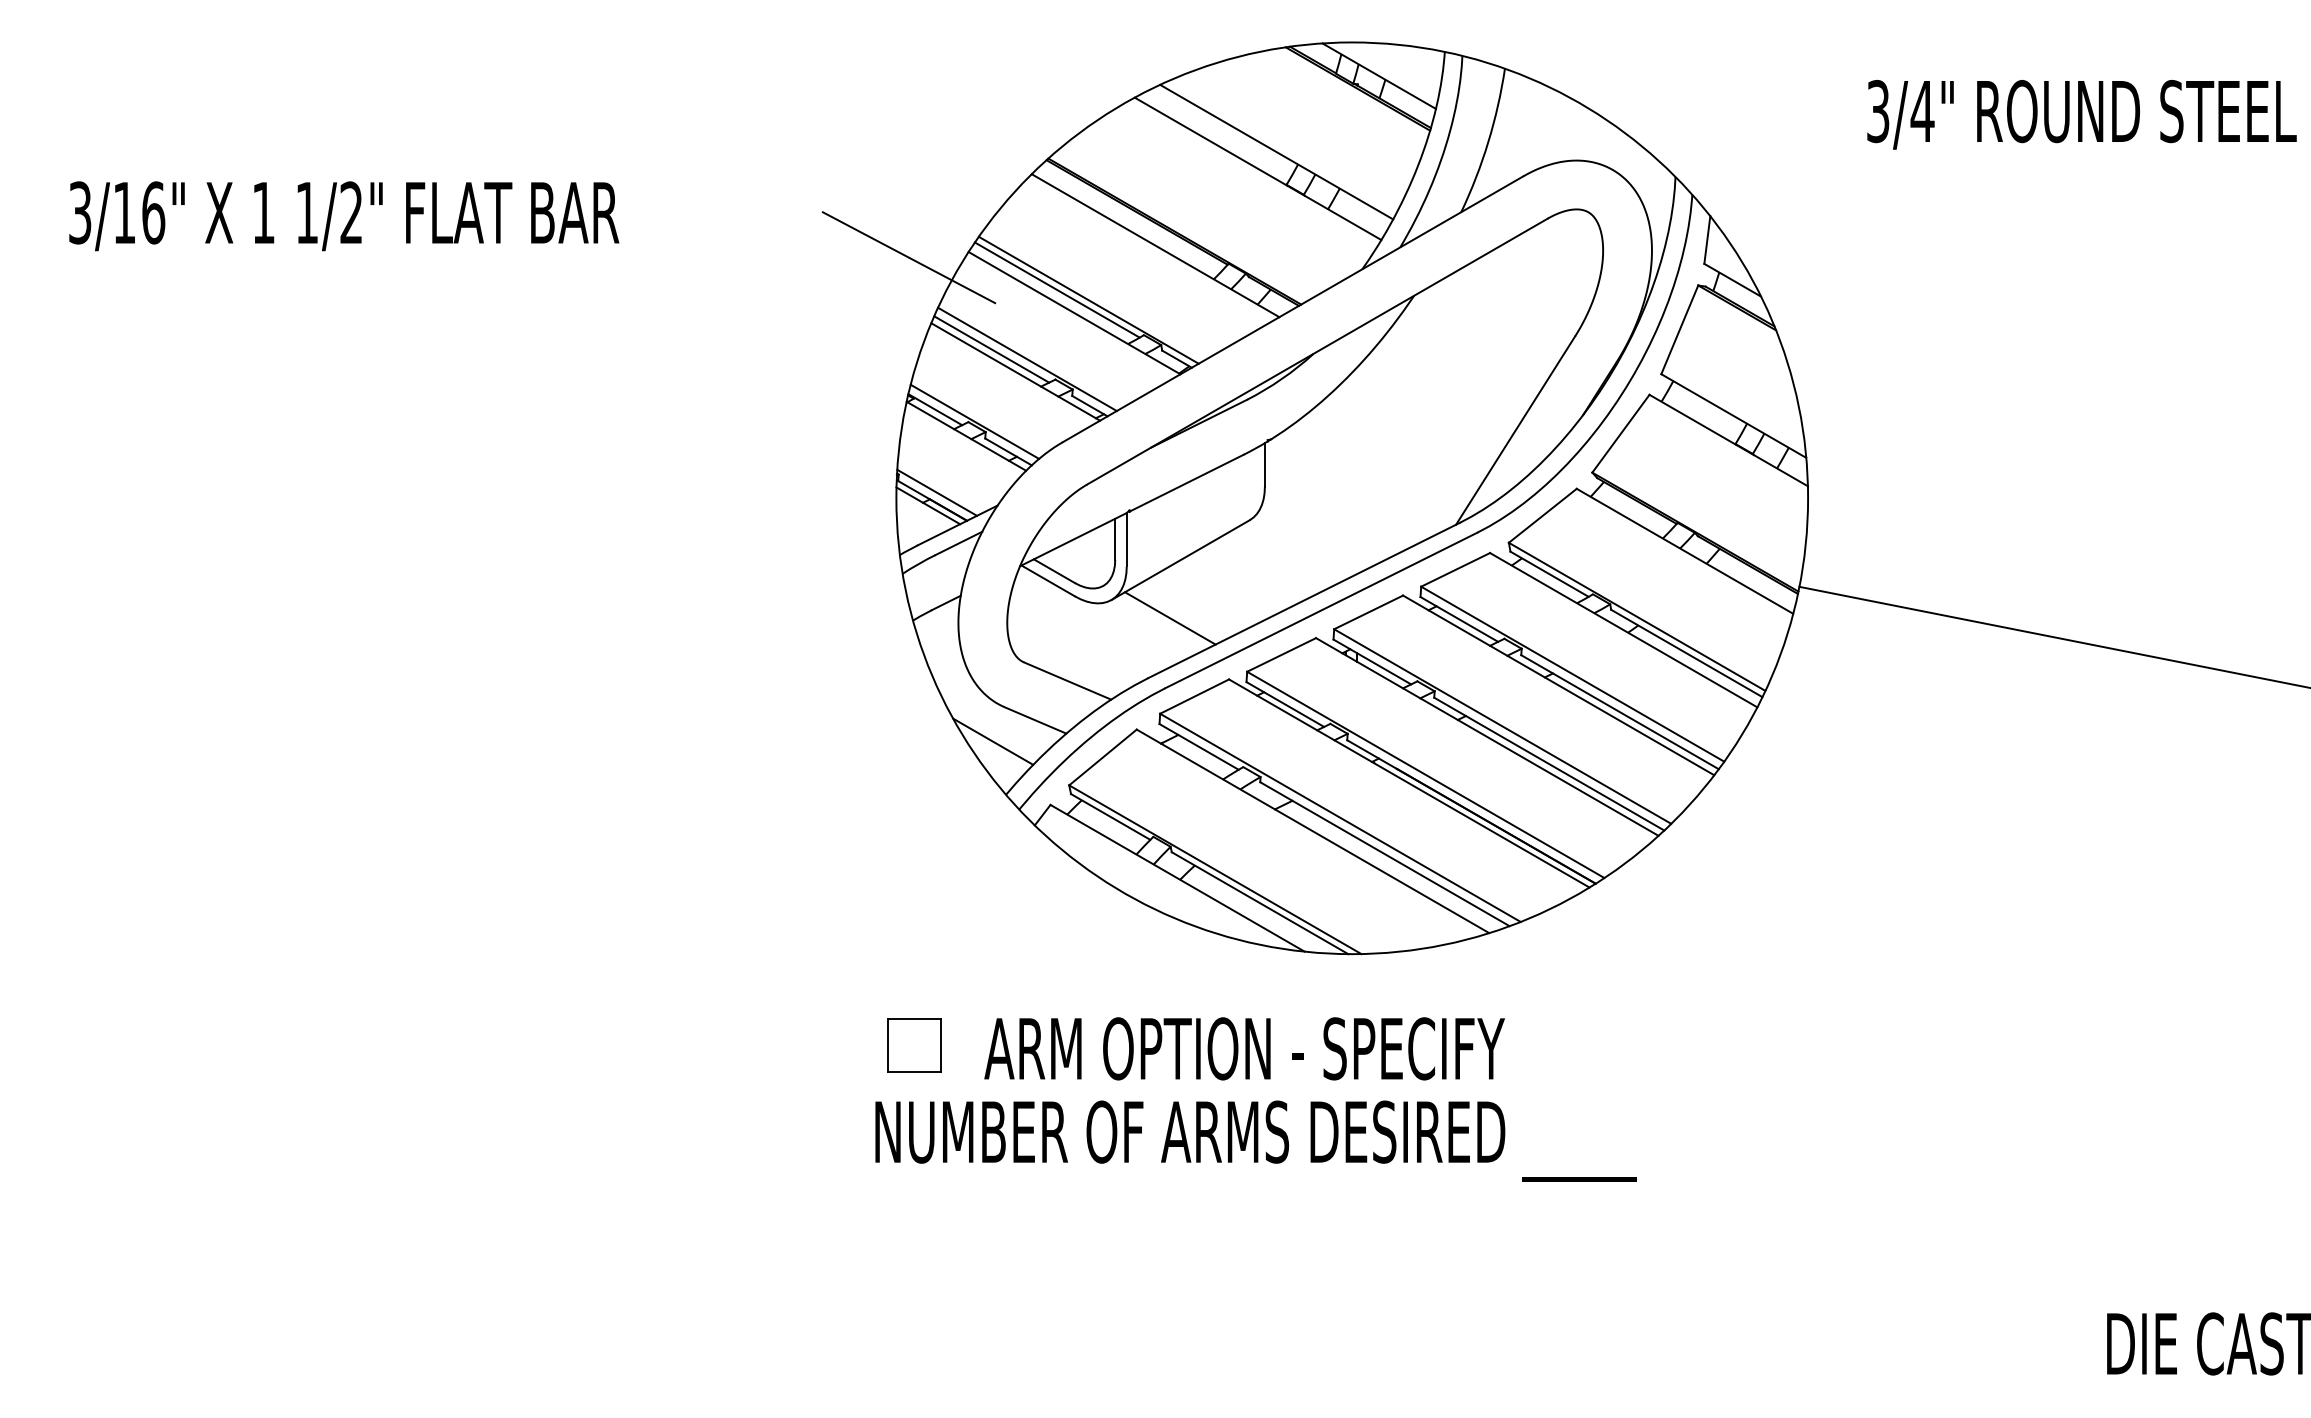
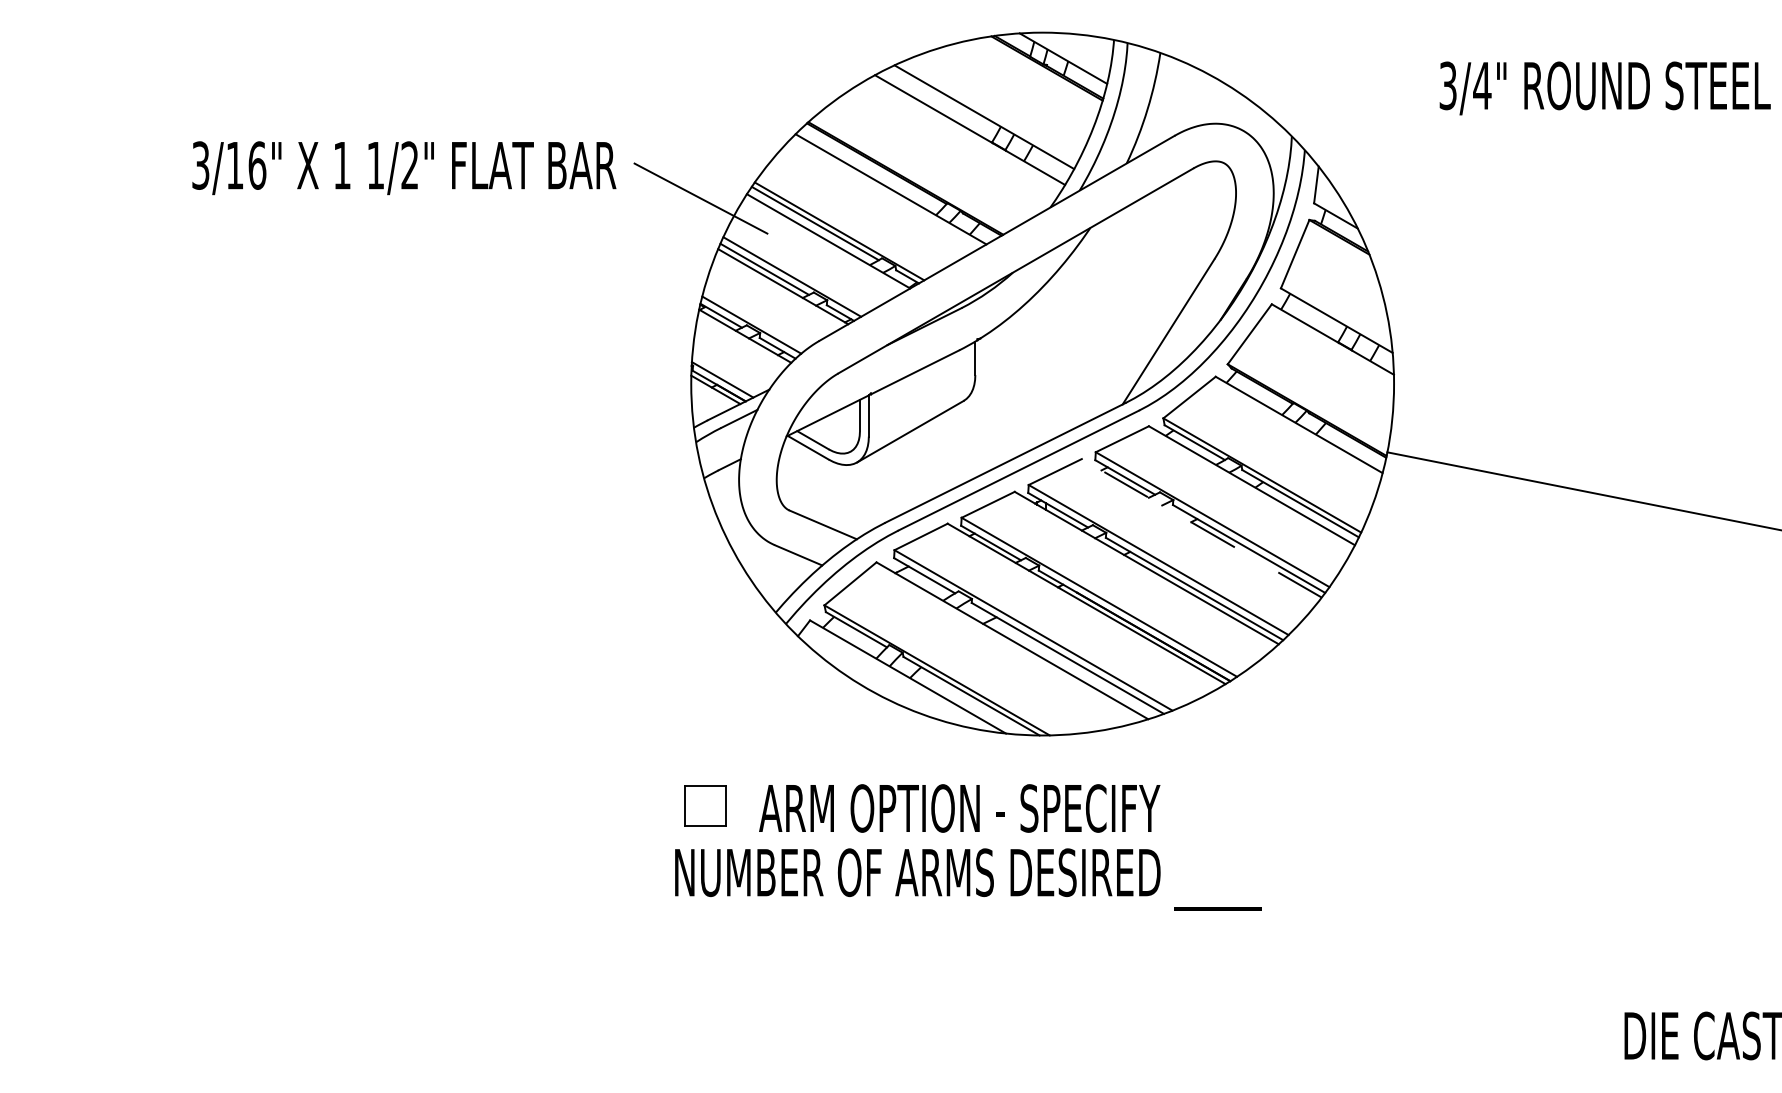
text: (344, 216) -> (404, 168), moved
line: (1170, 618) -> (902, 476), removed
line: (1558, 685) -> (1201, 528), solid -> dashed
line: (993, 741) -> (766, 571), removed

